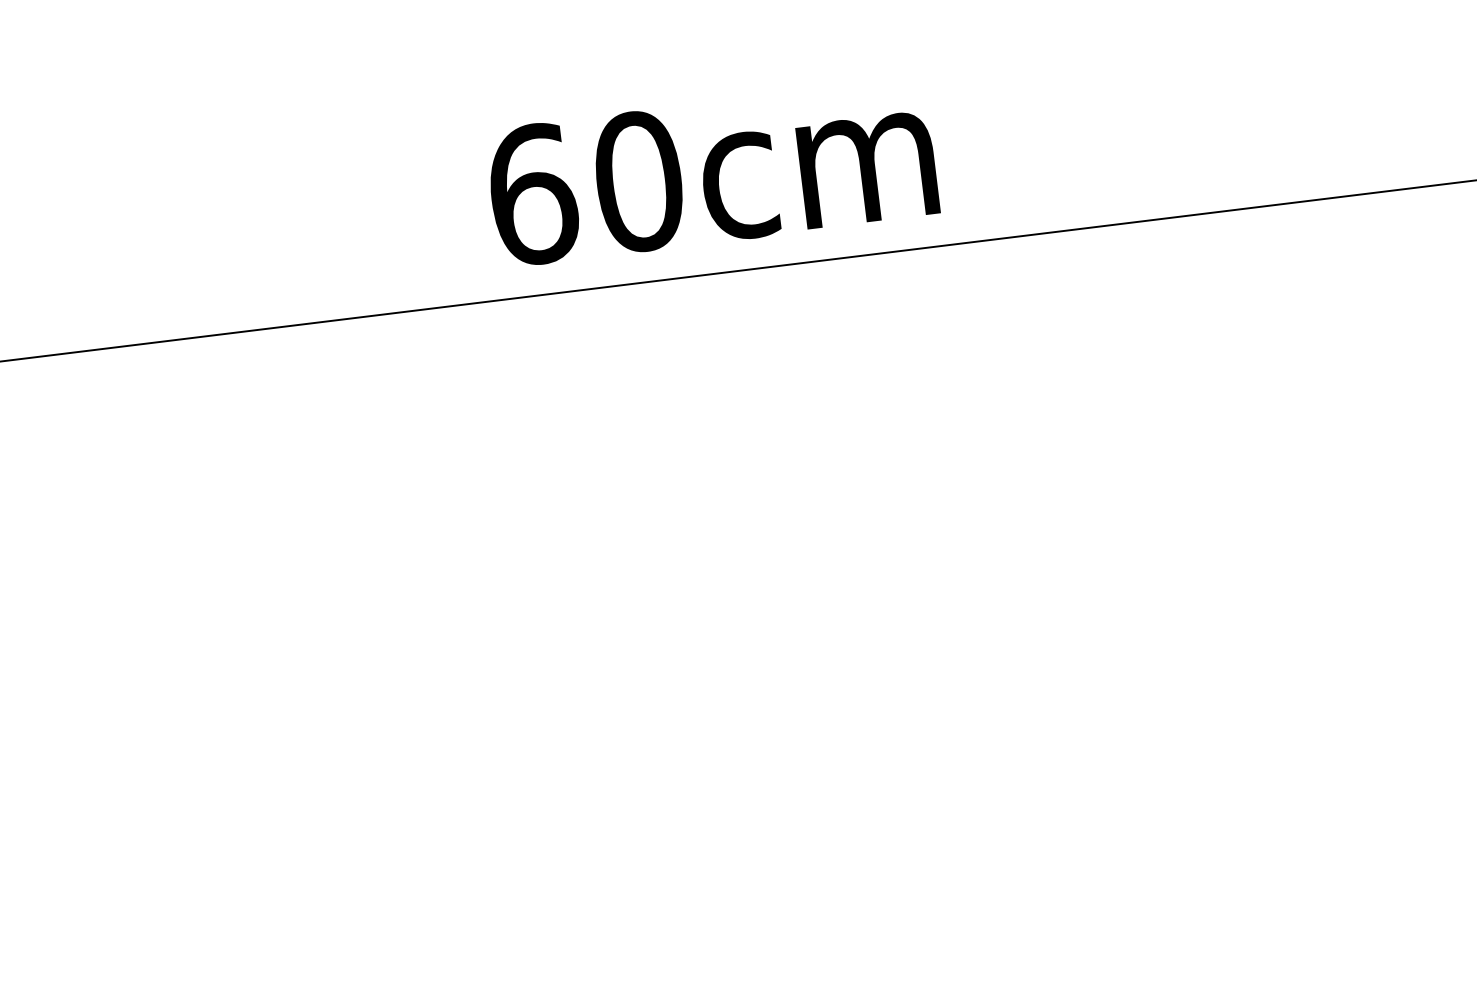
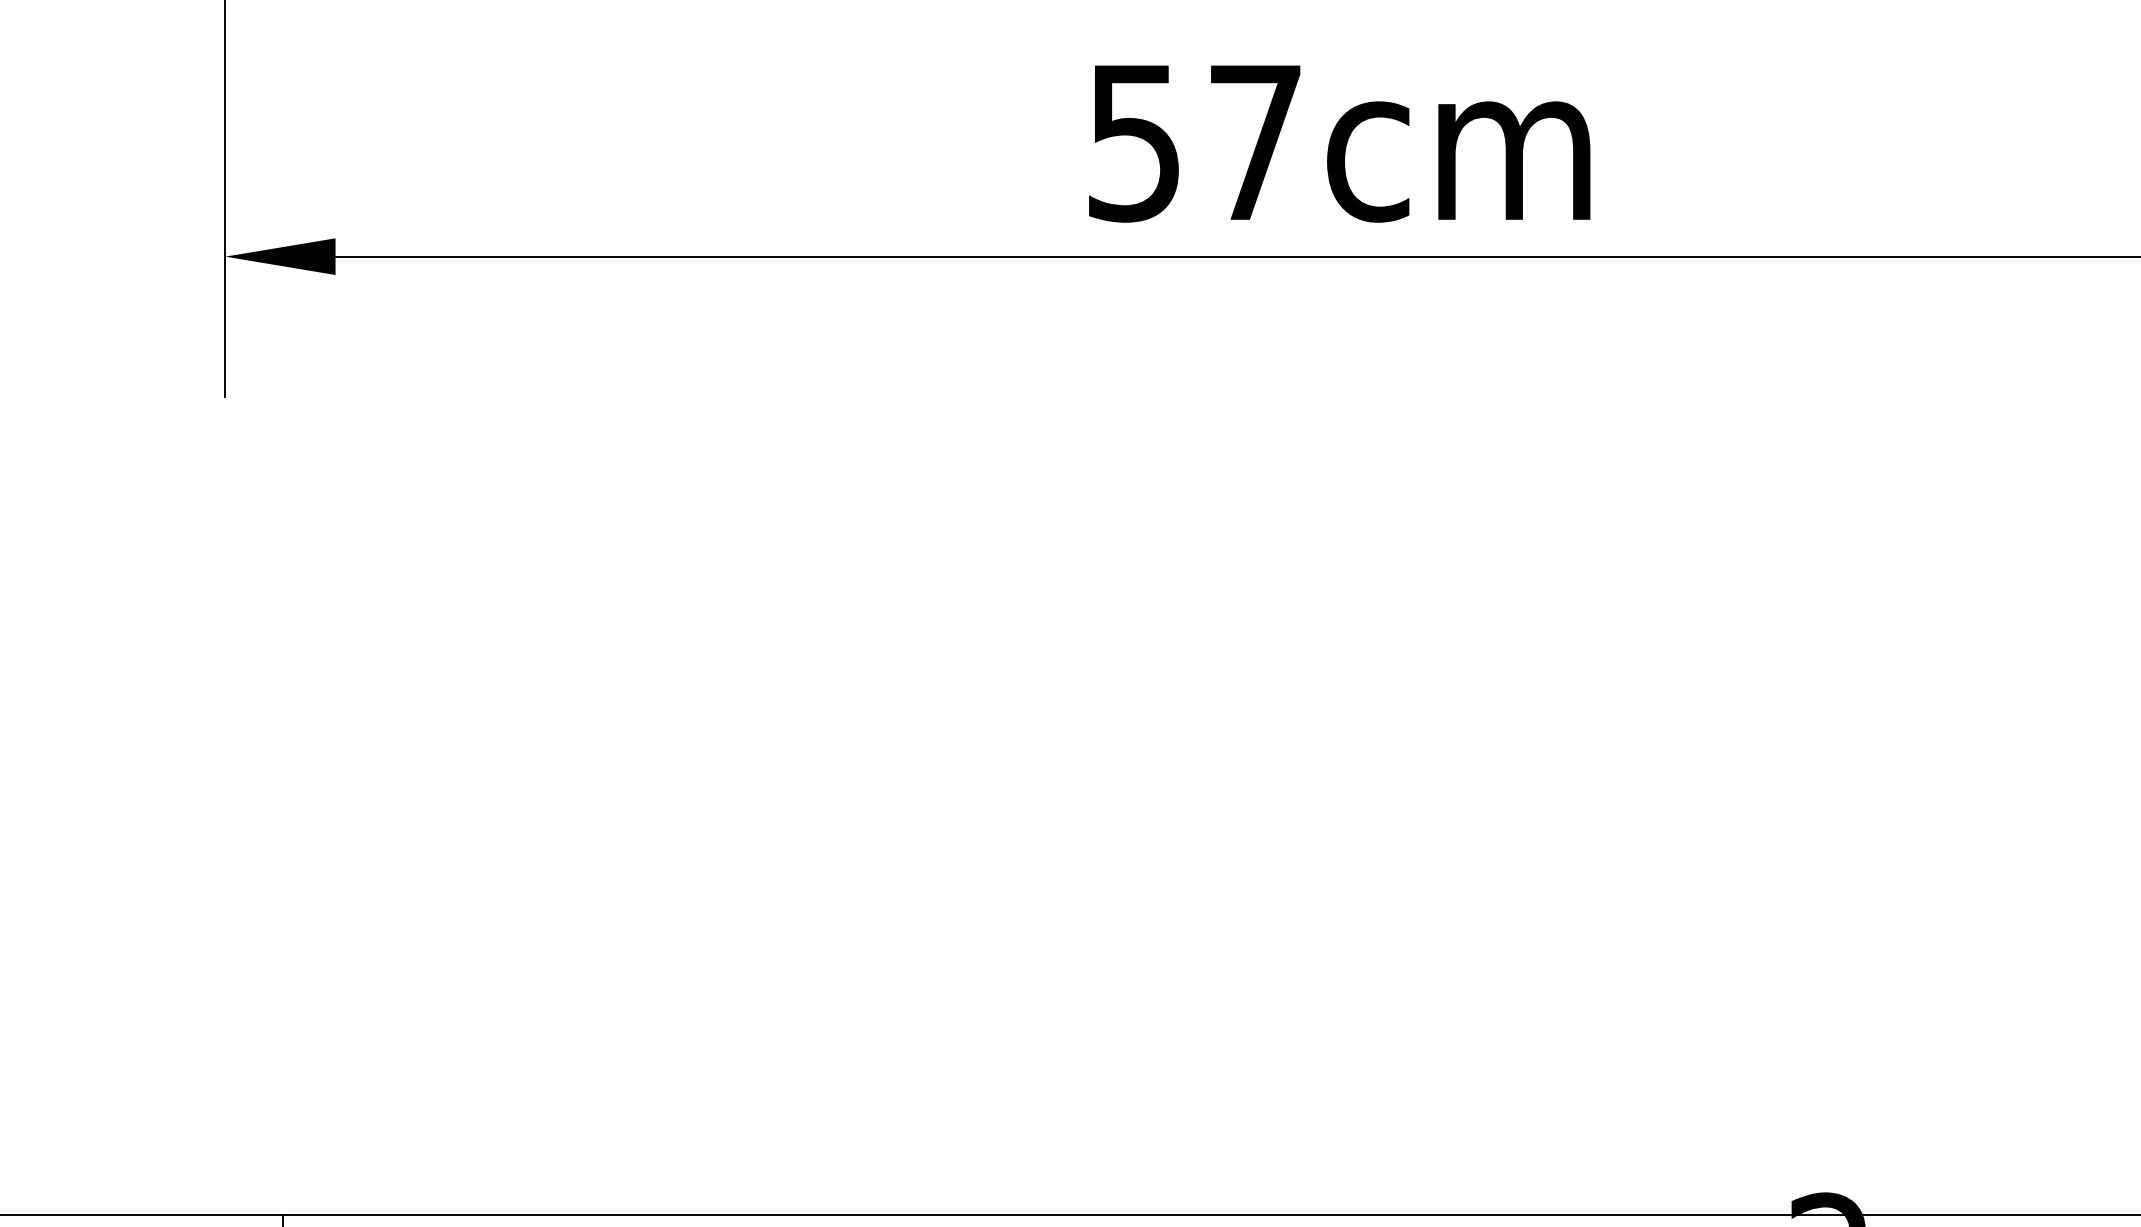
text: (586, 187) -> (1195, 142), 60cm -> 57cm

